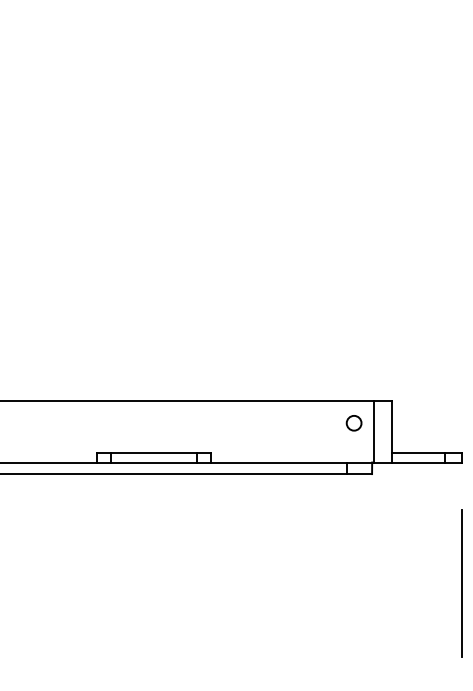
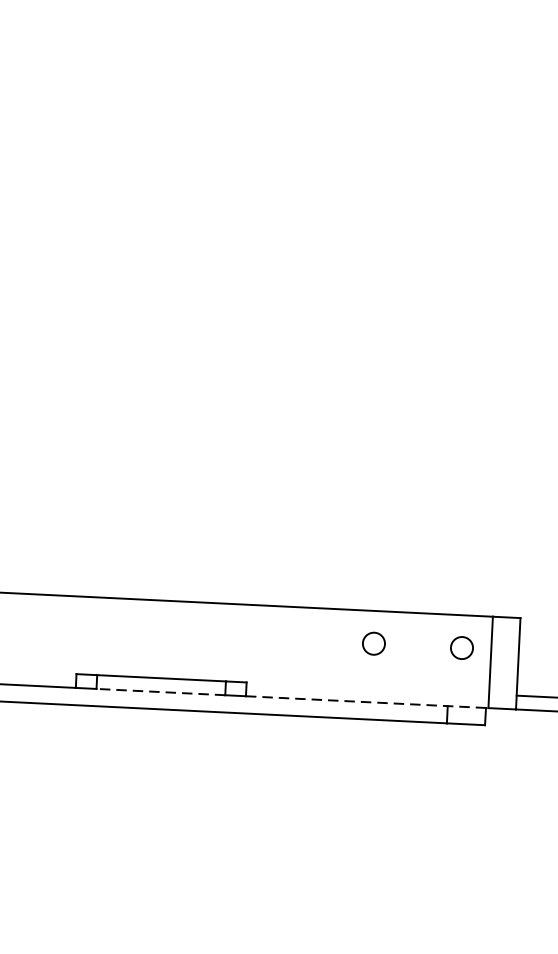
circle: (294, 423) -> (372, 644), added
line: (153, 462) -> (159, 691), solid -> dashed
line: (293, 462) -> (368, 702), solid -> dashed

